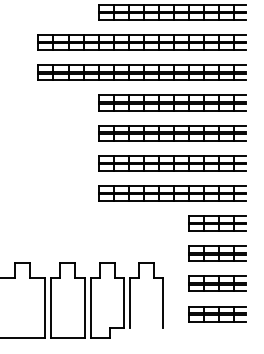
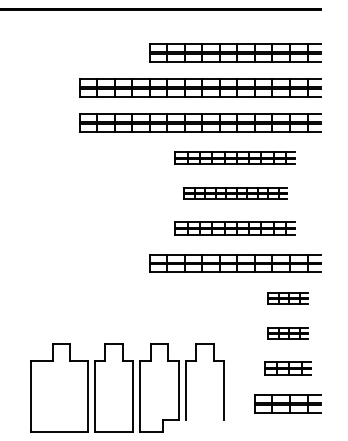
part: (172, 102) -> (235, 157), size x0.7
part: (172, 133) -> (235, 193), size x0.6
part: (172, 163) -> (235, 228), size x0.7
part: (217, 223) -> (287, 298), size x0.6
part: (217, 253) -> (287, 333), size x0.6
part: (217, 283) -> (287, 368), size x0.7

